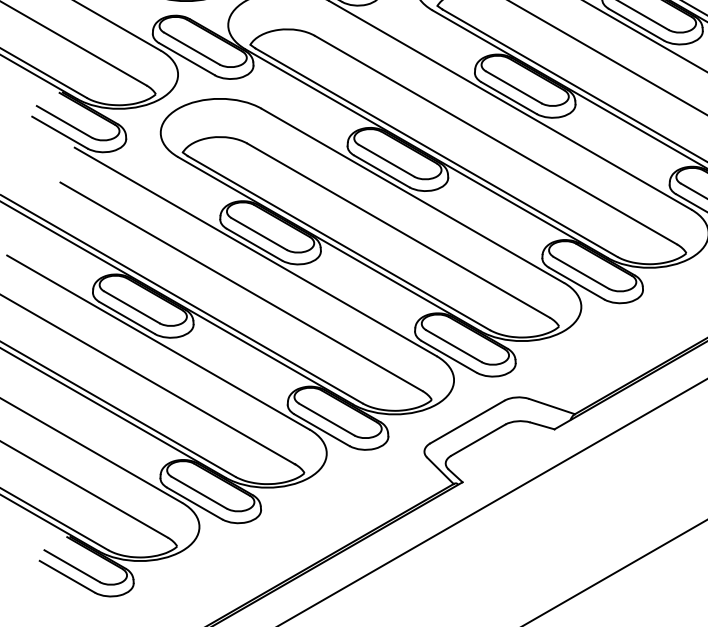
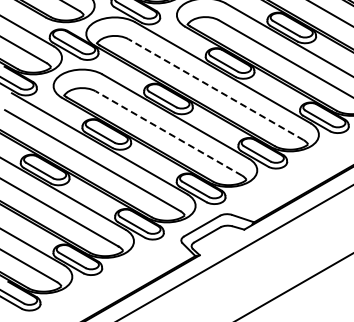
line: (495, 139) -> (215, 89), solid -> dashed
line: (398, 230) -> (168, 133), solid -> dashed

